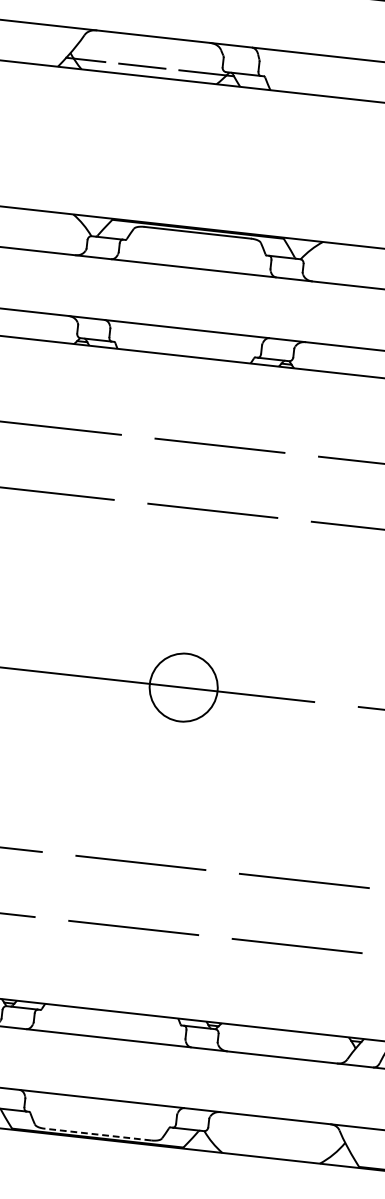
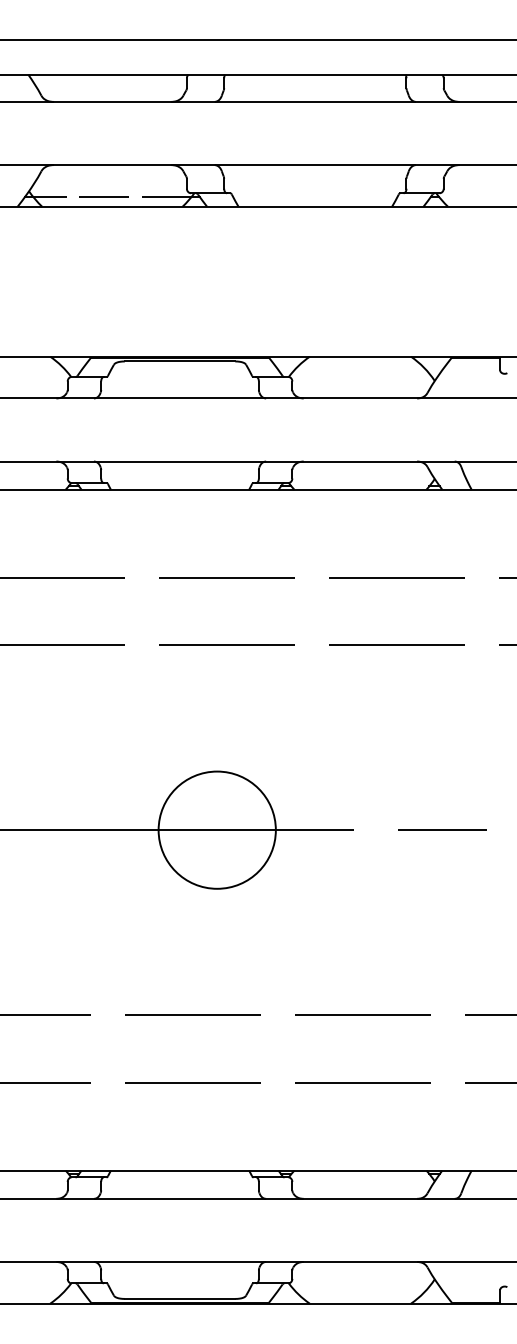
circle: (183, 686) -> (216, 829), size x1.67
line: (97, 1134) -> (179, 1298), dashed -> solid

